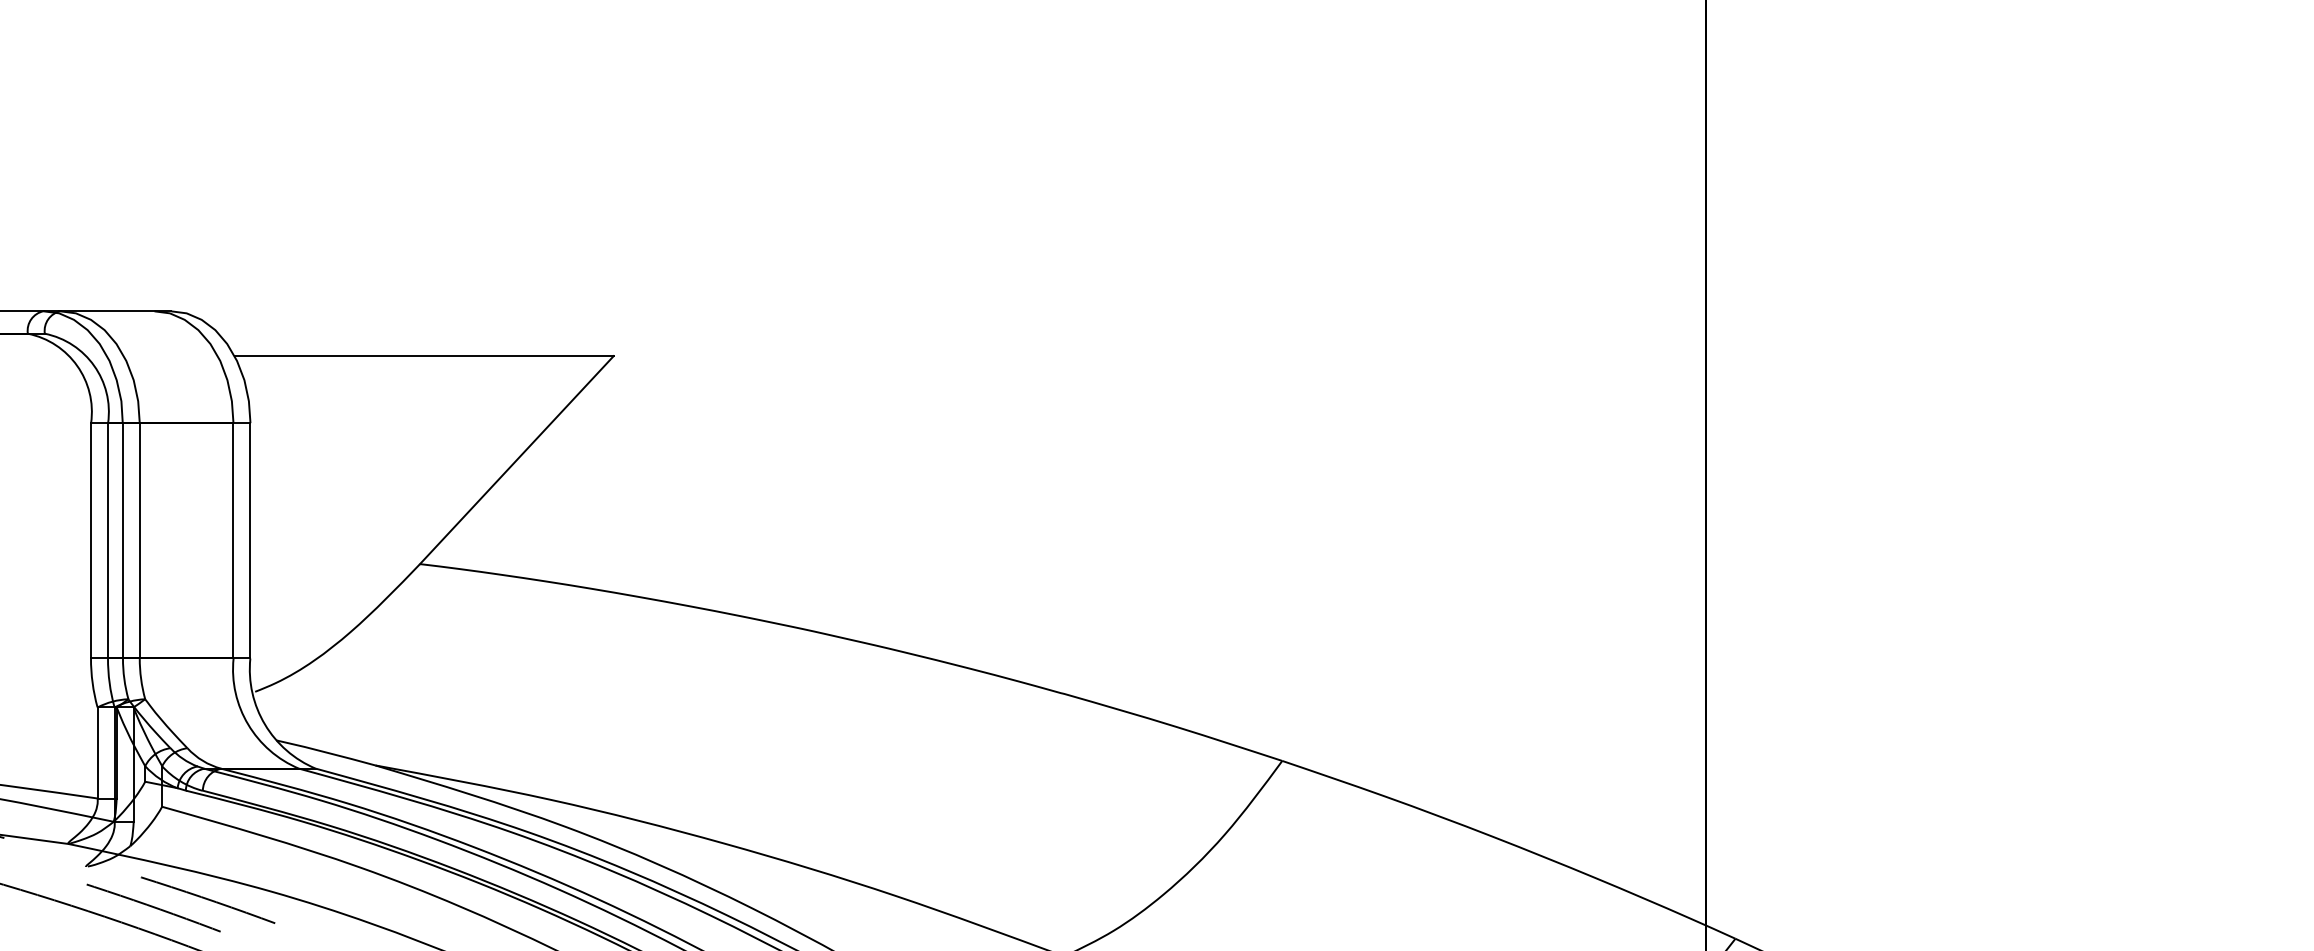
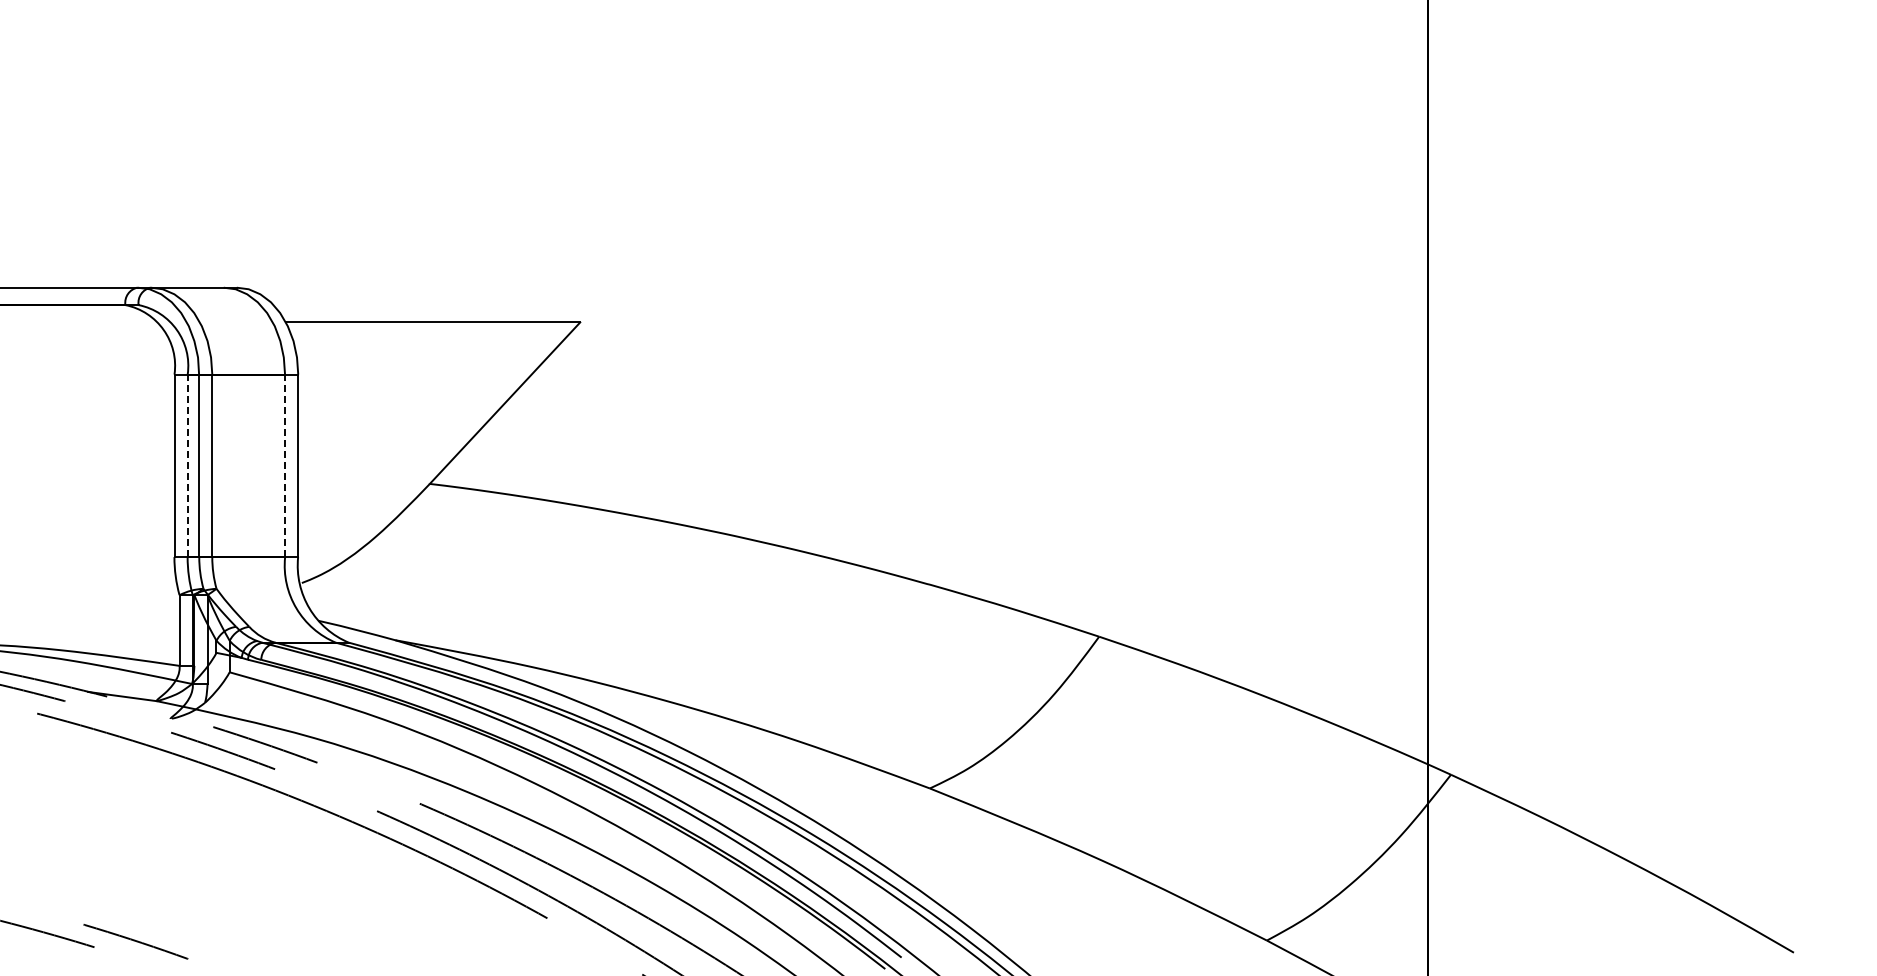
line: (107, 540) -> (187, 465), solid -> dashed
line: (234, 540) -> (285, 465), solid -> dashed

